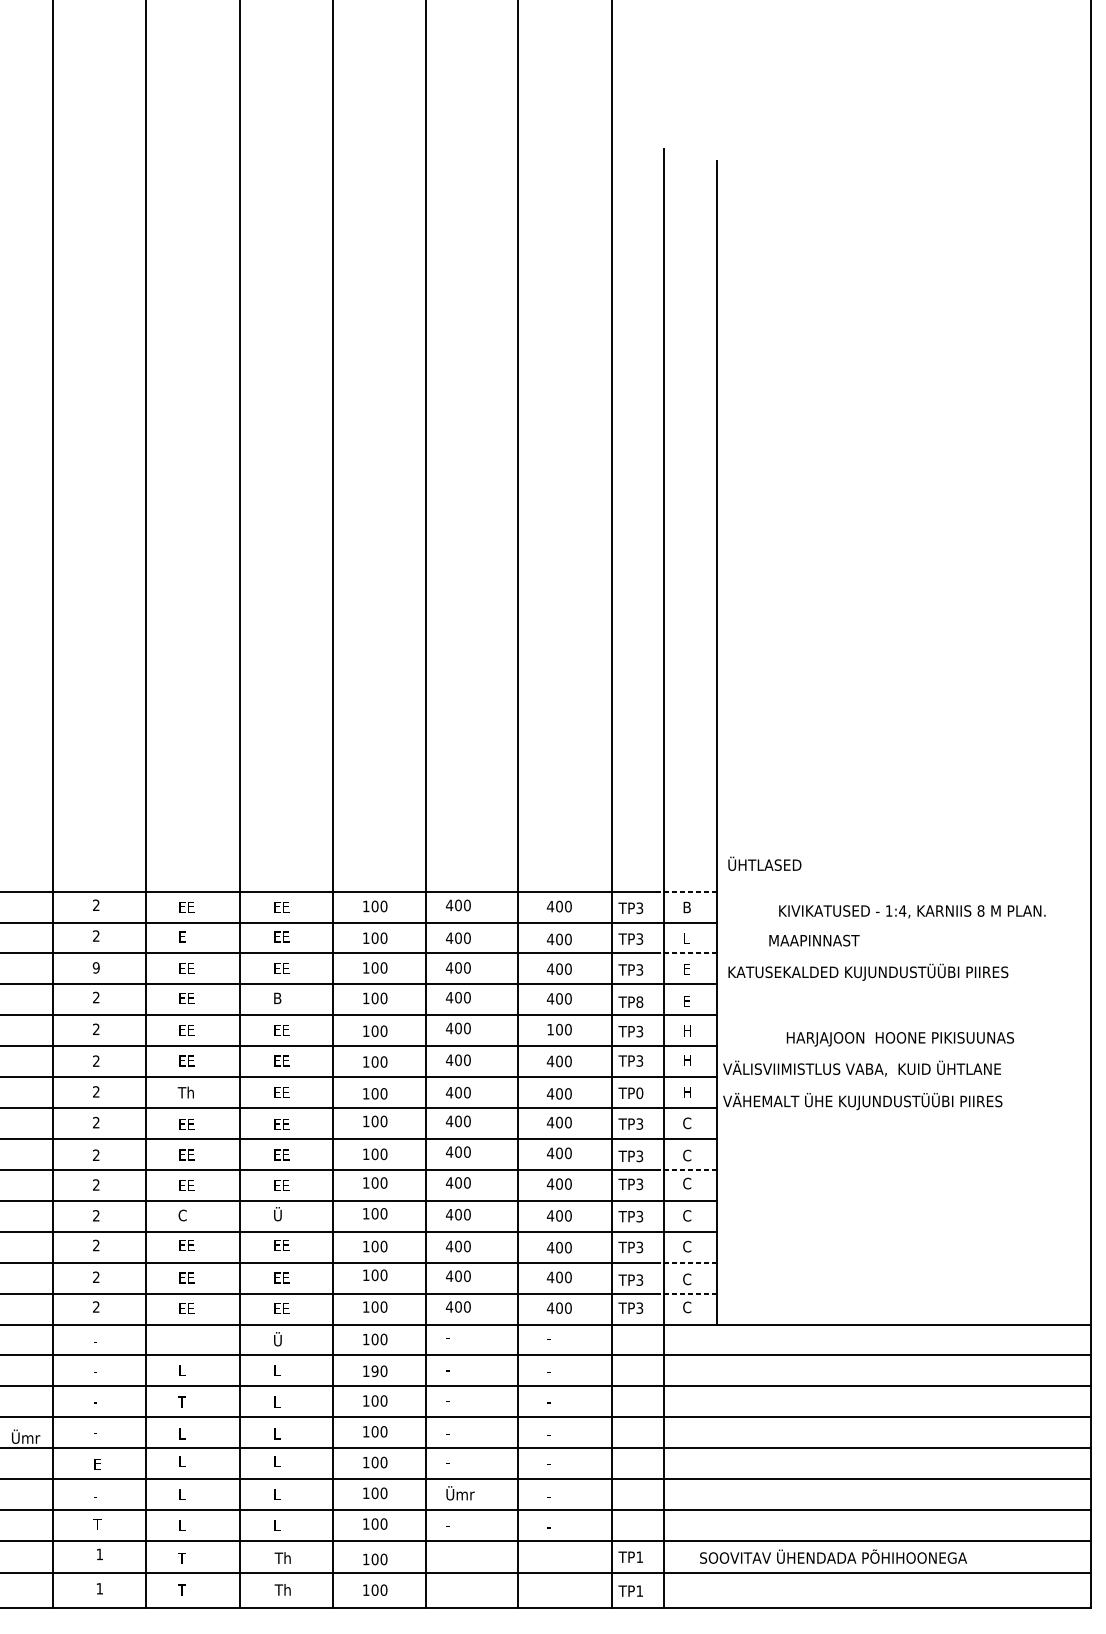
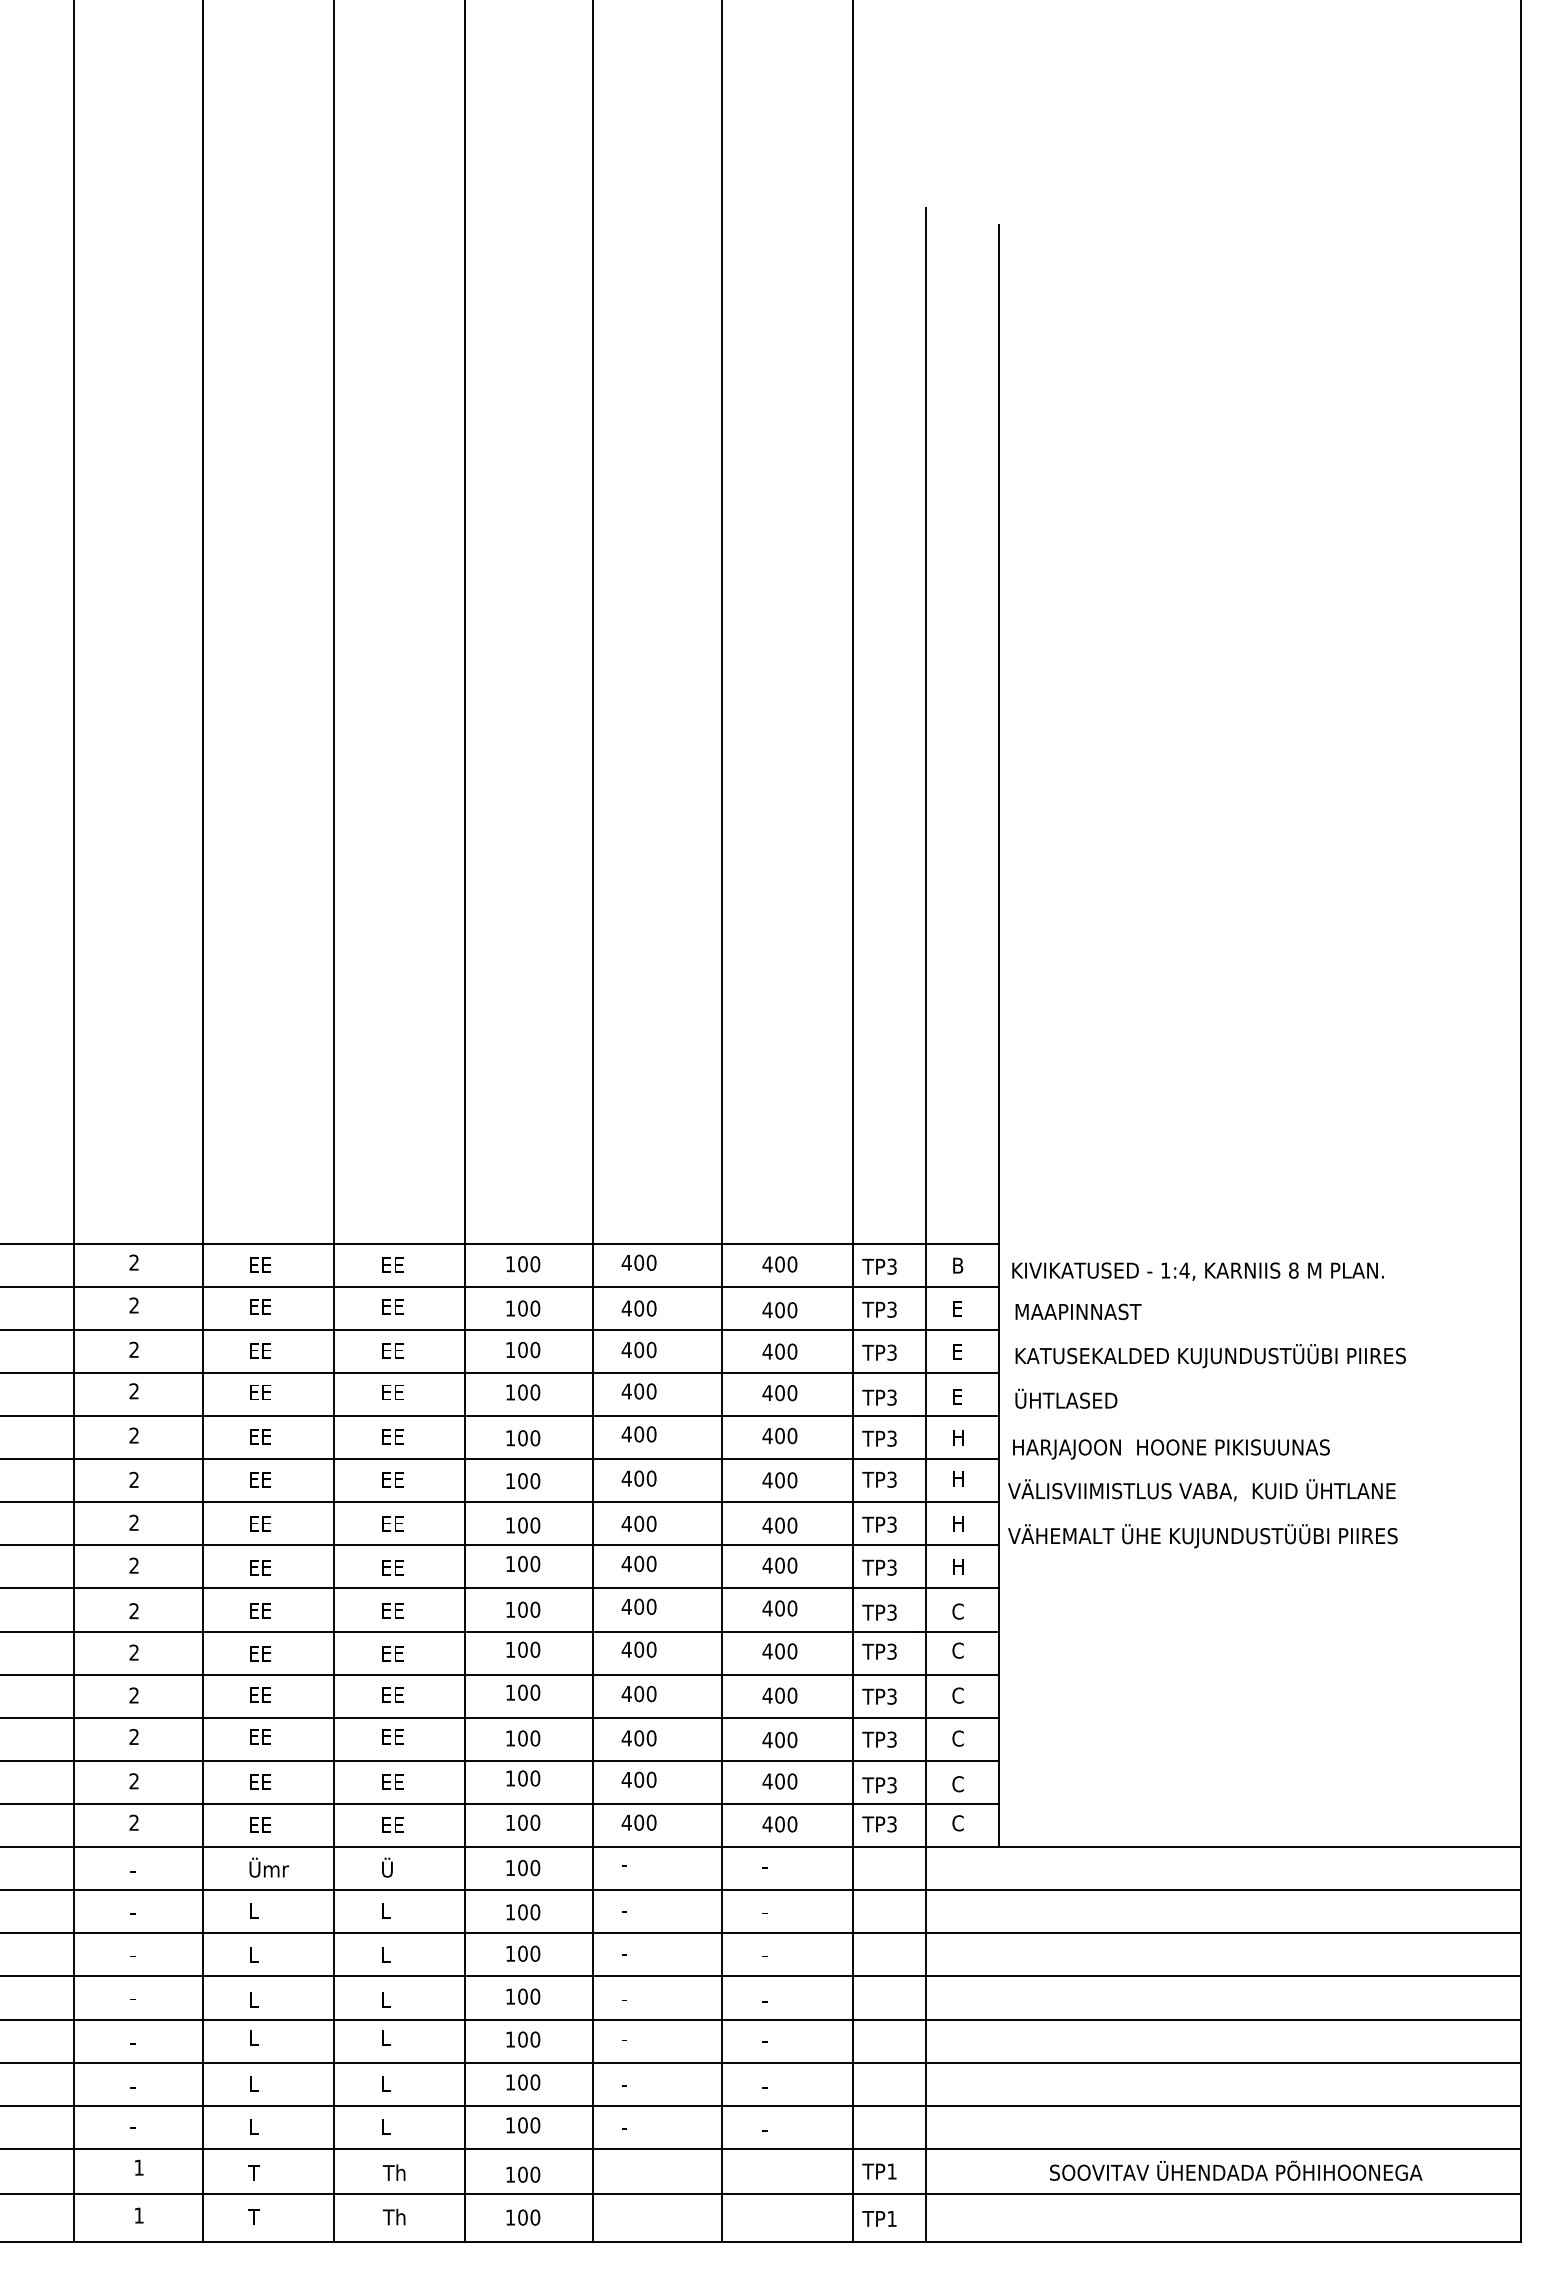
text: (764, 863) -> (1066, 1398), moved
line: (687, 891) -> (958, 1243), dashed -> solid
text: (911, 911) -> (1197, 1271), moved
text: (687, 935) -> (958, 1304), L -> E
text: (191, 936) -> (266, 1306), E -> EE
text: (814, 940) -> (1078, 1311), moved
line: (687, 953) -> (958, 1329), dashed -> solid
text: (96, 967) -> (134, 1349), 9 -> 2
text: (281, 998) -> (392, 1392), B -> EE
text: (639, 1002) -> (891, 1397), TP8 -> TP3
text: (550, 1029) -> (767, 1435), 100 -> 400
text: (900, 1039) -> (1171, 1449), moved
text: (185, 1092) -> (258, 1523), Th -> EE
text: (639, 1093) -> (891, 1524), TP0 -> TP3
text: (686, 1123) -> (957, 1566), C -> H
line: (687, 1169) -> (958, 1631), dashed -> solid
text: (281, 1214) -> (392, 1693), Ü -> EE
text: (186, 1215) -> (259, 1695), C -> EE
line: (687, 1262) -> (958, 1760), dashed -> solid
line: (687, 1293) -> (958, 1804), dashed -> solid
text: (374, 1371) -> (522, 1912), 190 -> 100
text: (181, 1401) -> (253, 1954), T -> L
text: (26, 1436) -> (269, 1867), moved
text: (97, 1463) -> (135, 2041), E -> -
text: (460, 1493) -> (641, 2082), Ümr -> -
text: (97, 1524) -> (135, 2125), T -> -
text: (833, 1556) -> (1236, 2170), moved

